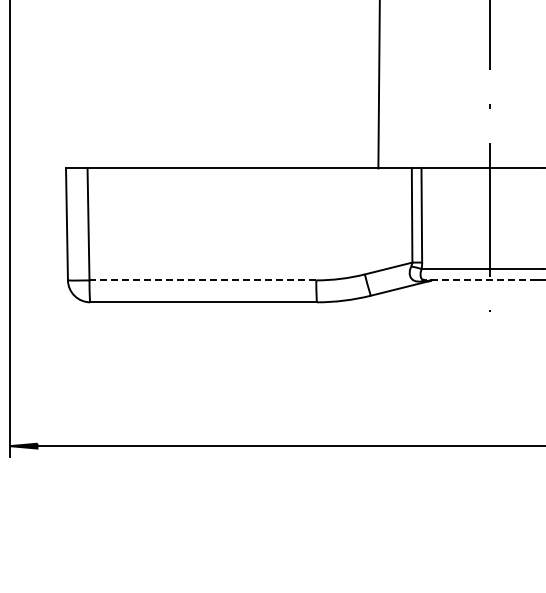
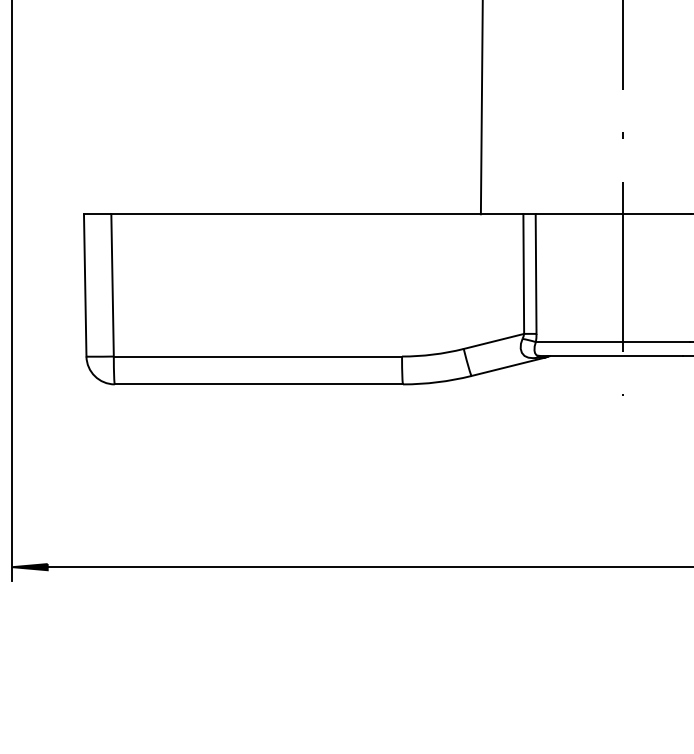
line: (202, 280) -> (257, 356), dashed -> solid
line: (481, 280) -> (611, 356), dashed -> solid

